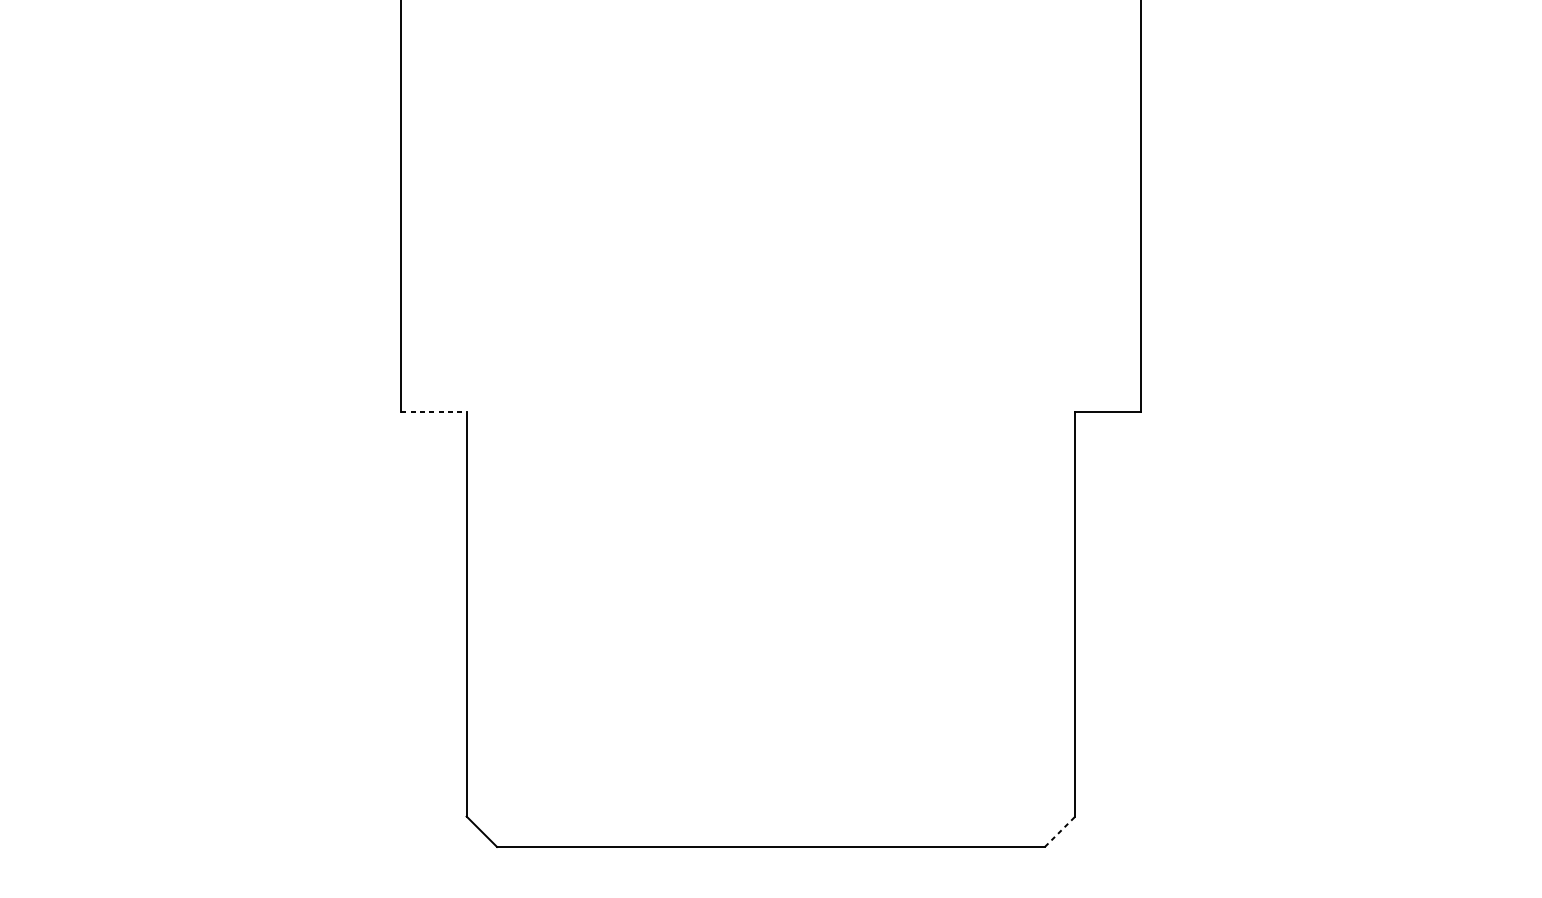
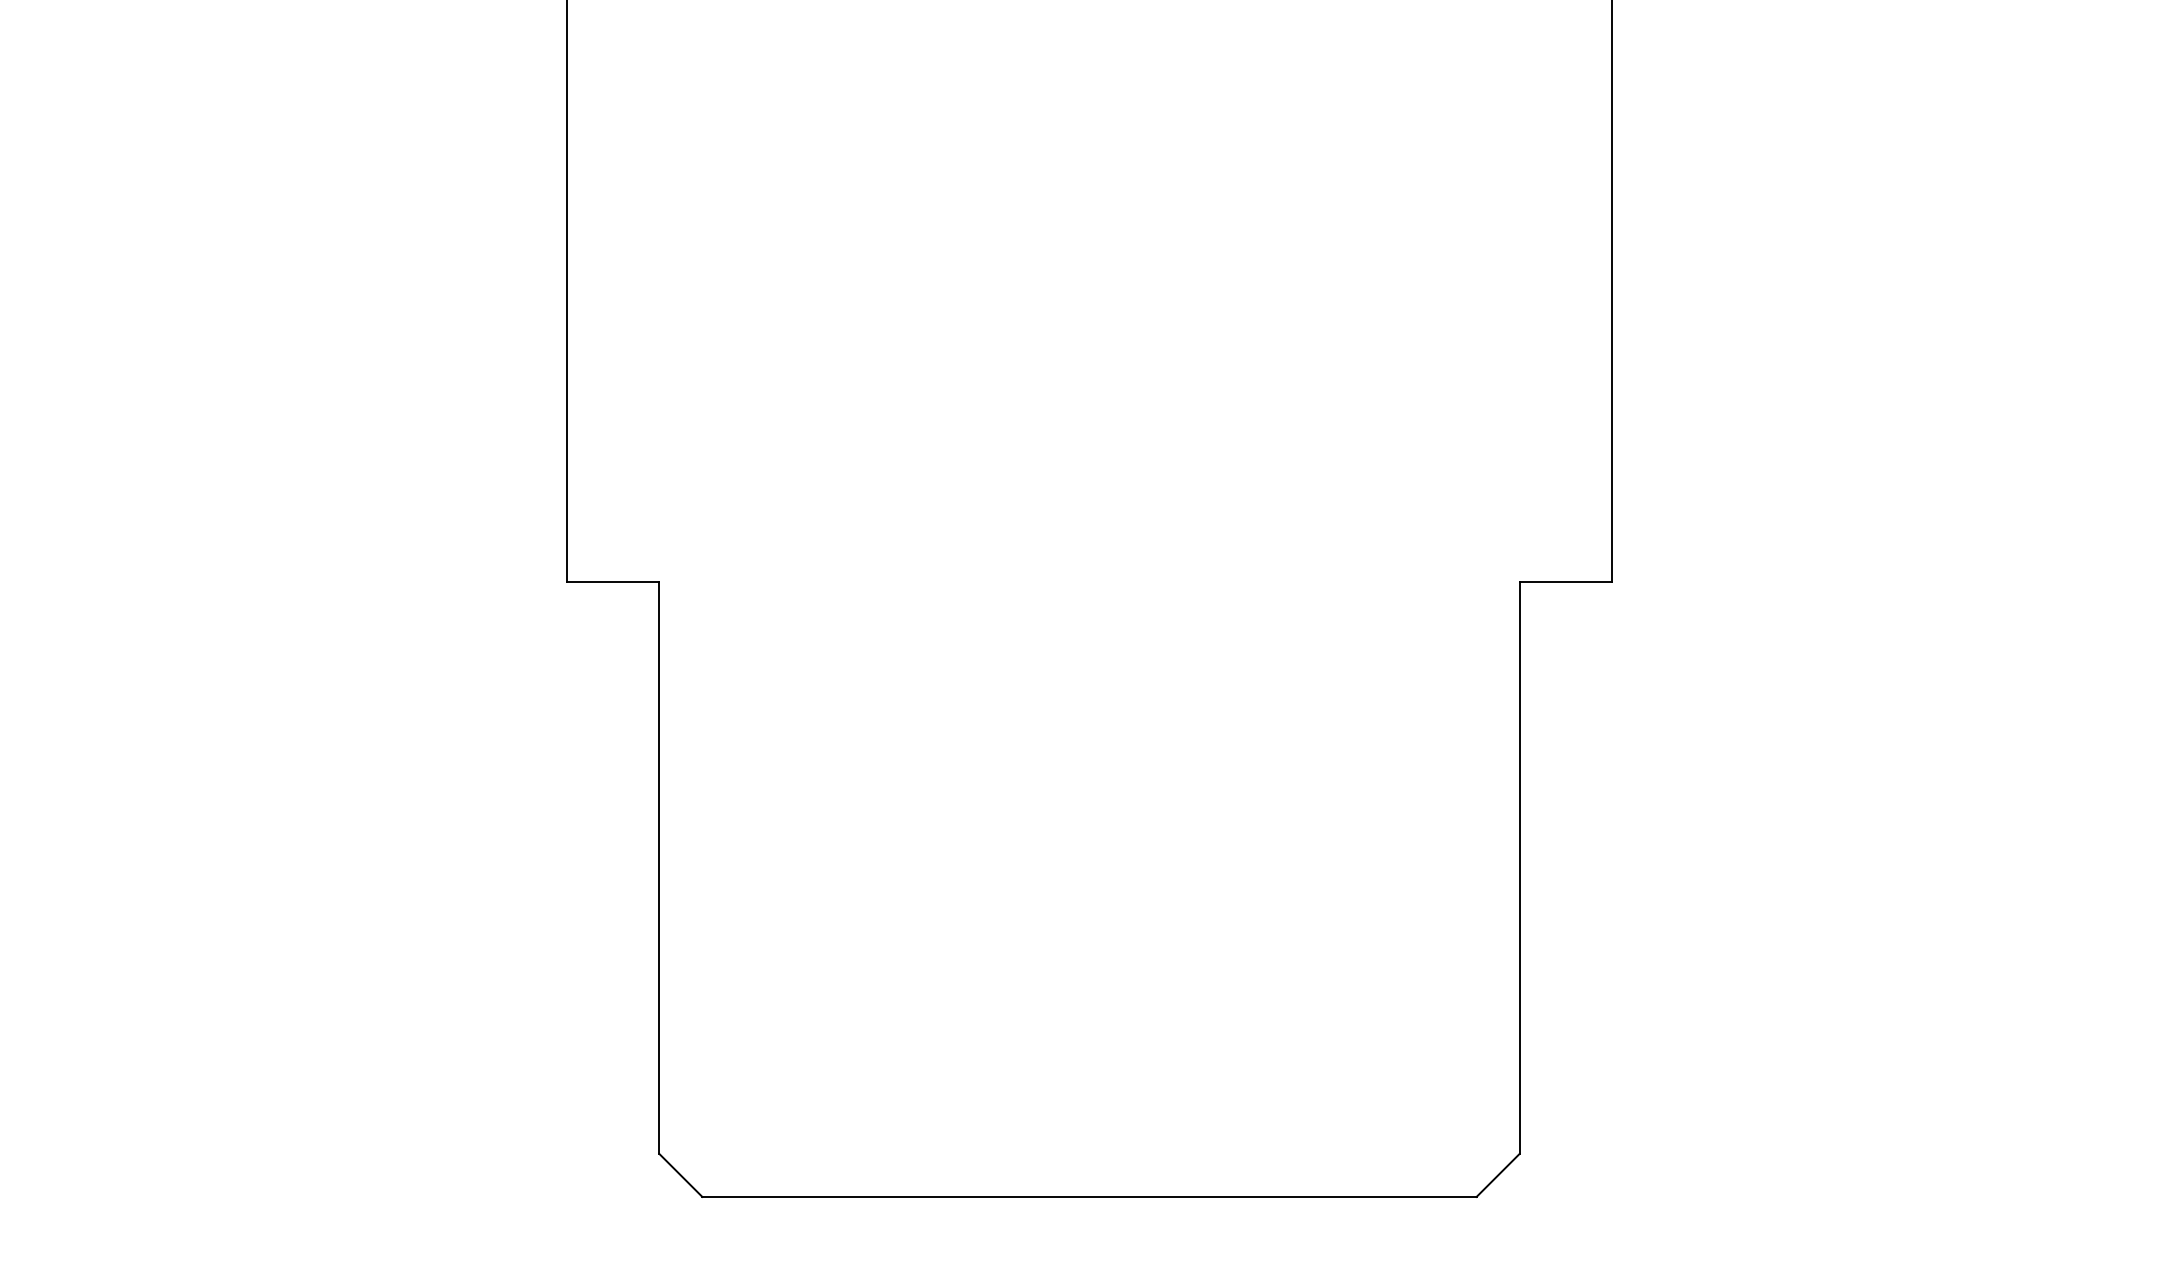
line: (434, 412) -> (613, 582), dashed -> solid
line: (1060, 831) -> (1498, 1175), dashed -> solid

